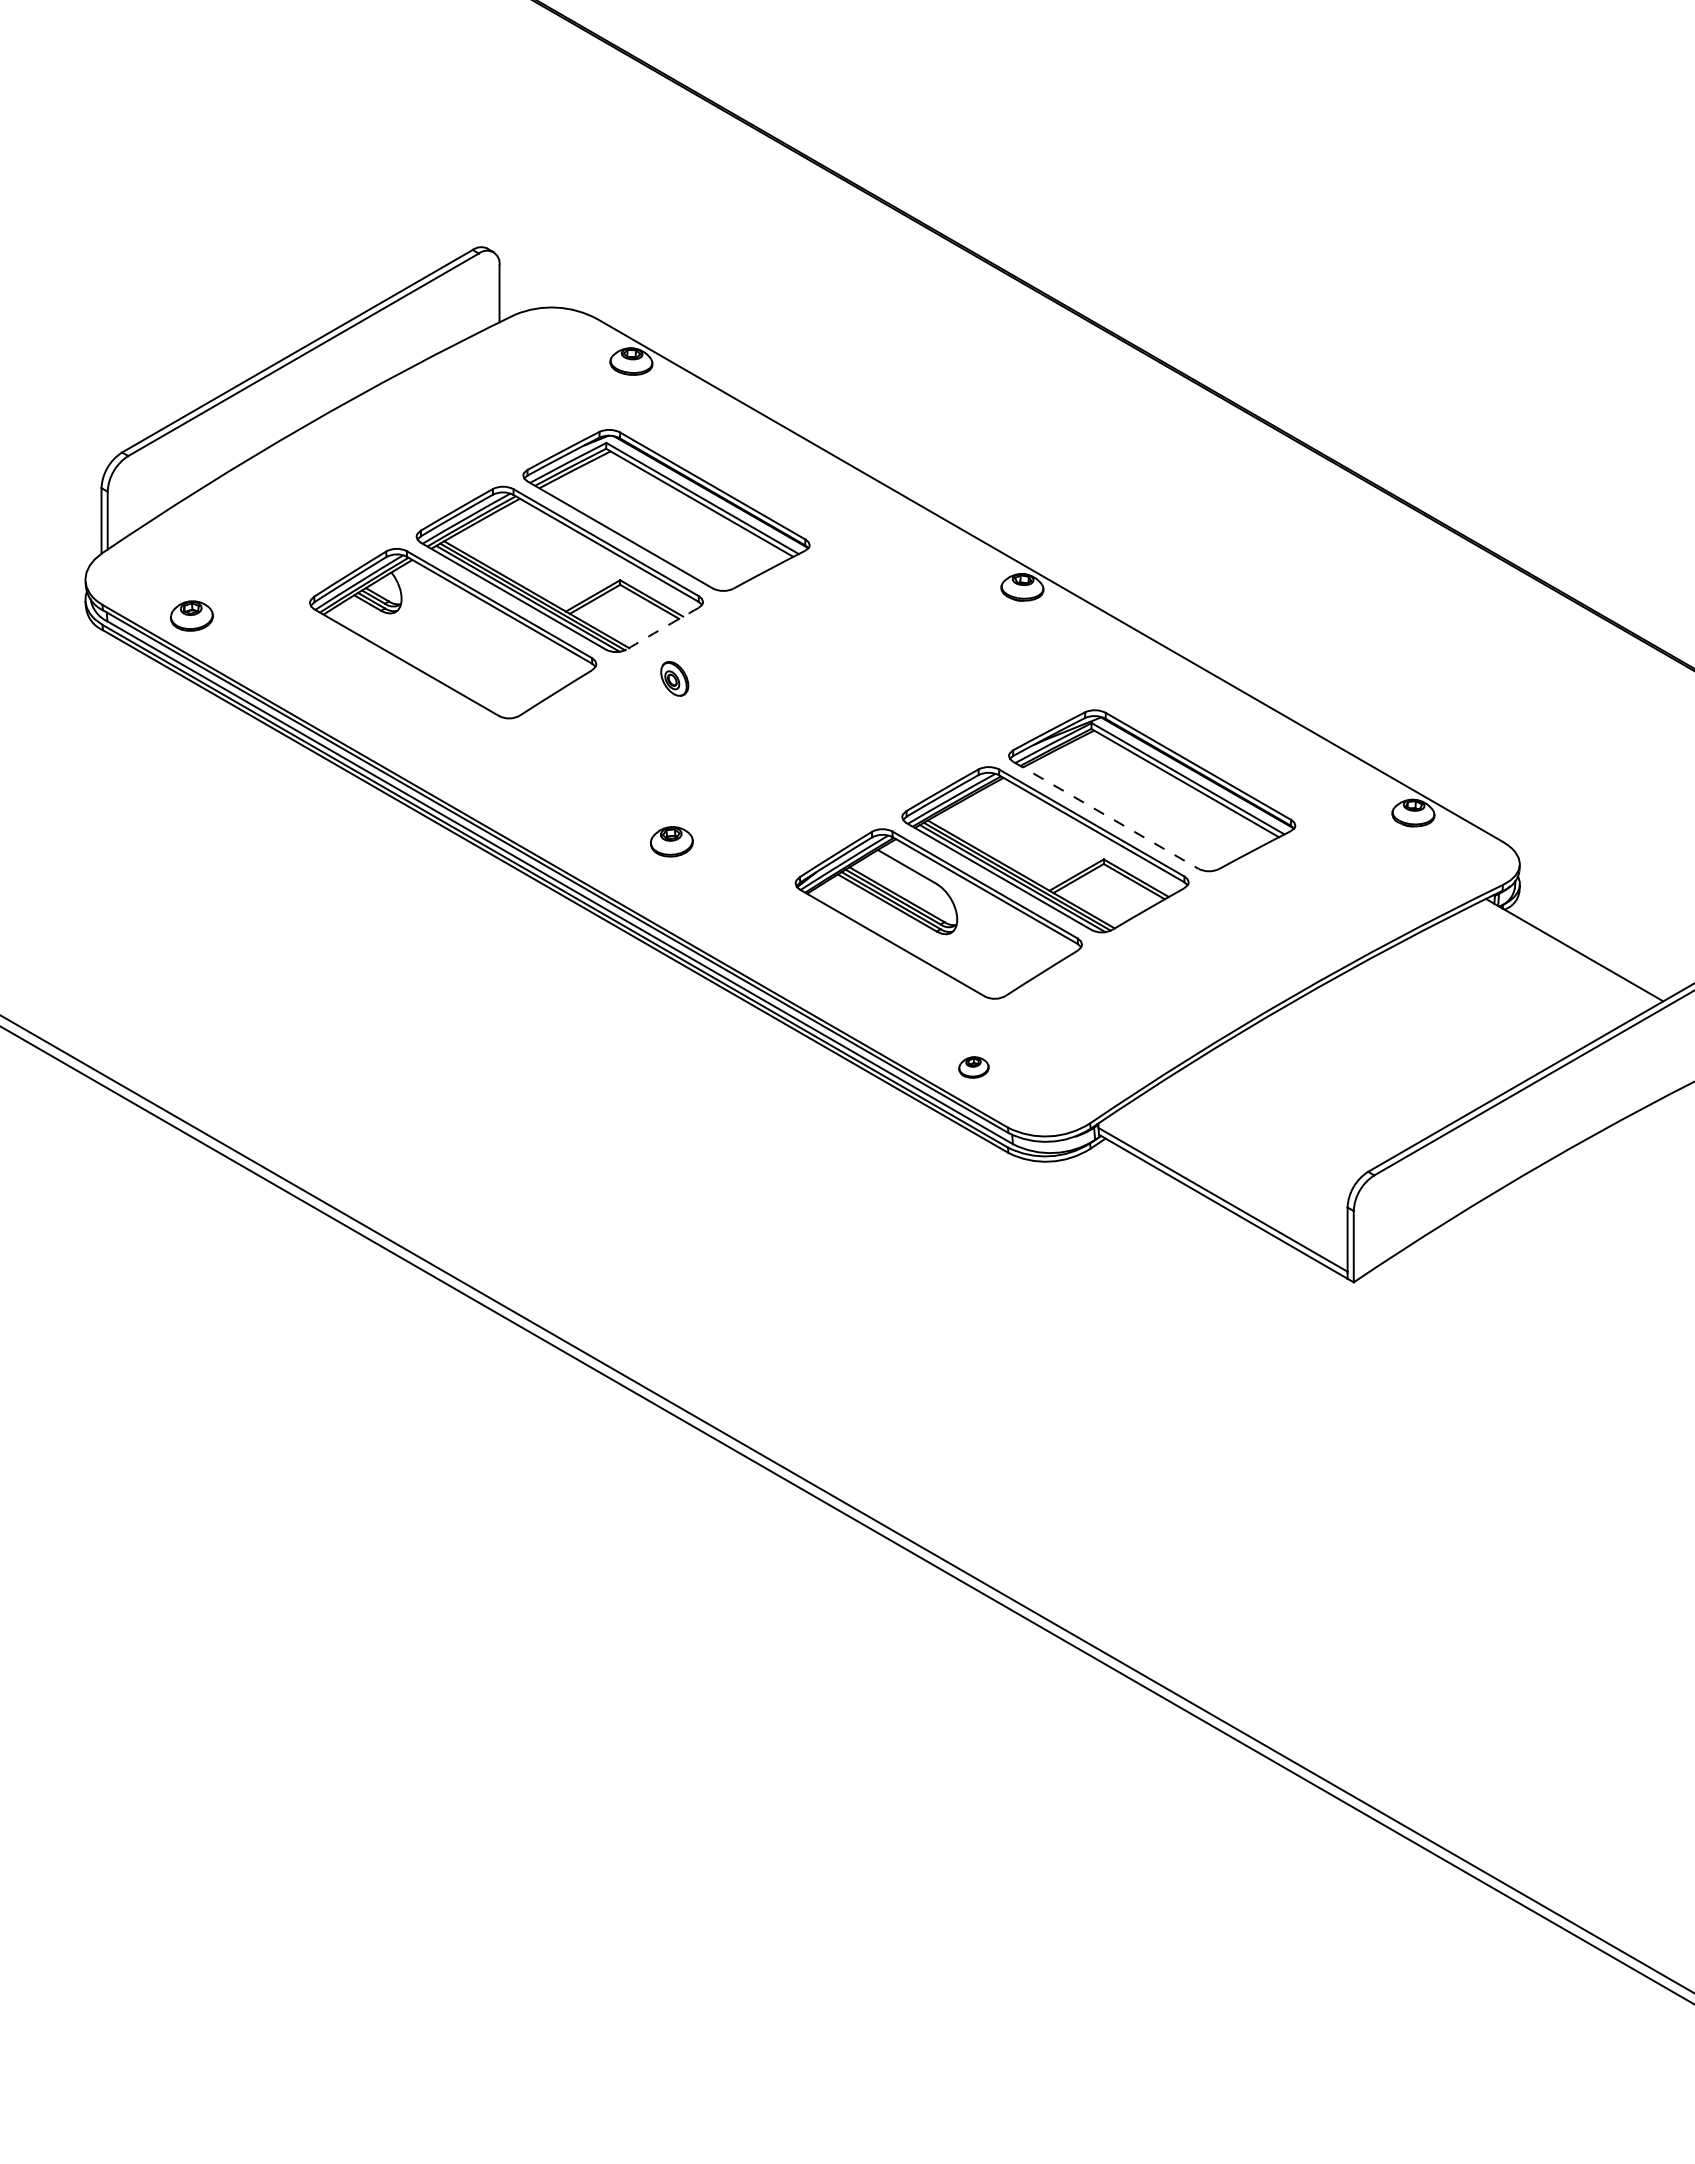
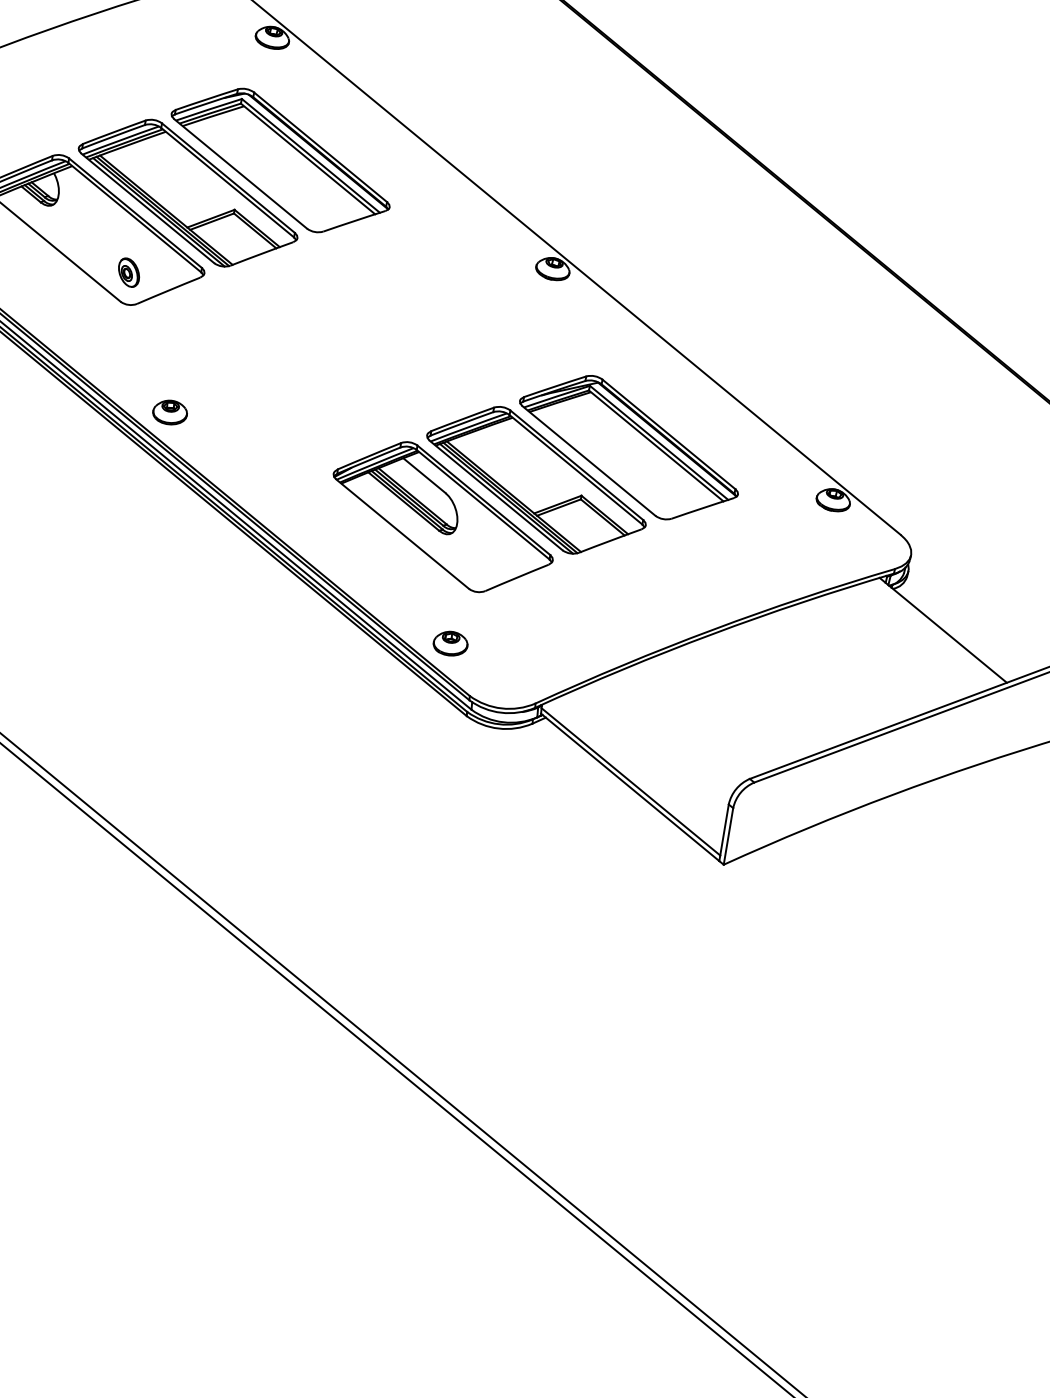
arc: (662, 628) -> (261, 253), dashed -> solid
part: (674, 678) -> (128, 272), moved
line: (1105, 815) -> (588, 461), dashed -> solid
part: (671, 841) -> (169, 412), moved
part: (973, 1067) -> (450, 643), size x1.43

